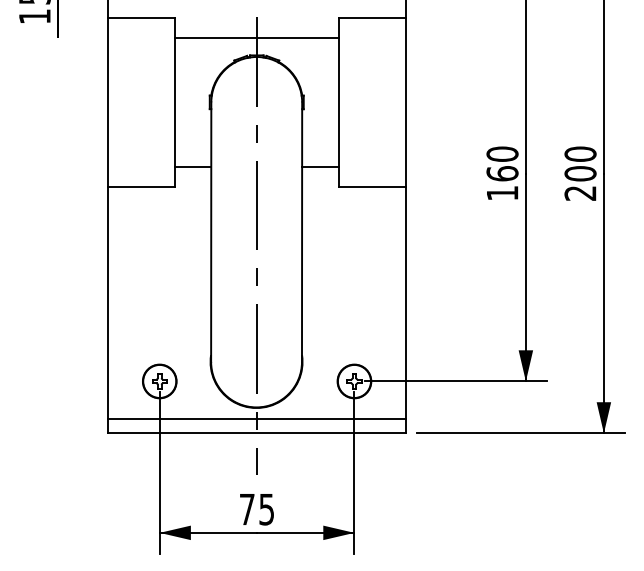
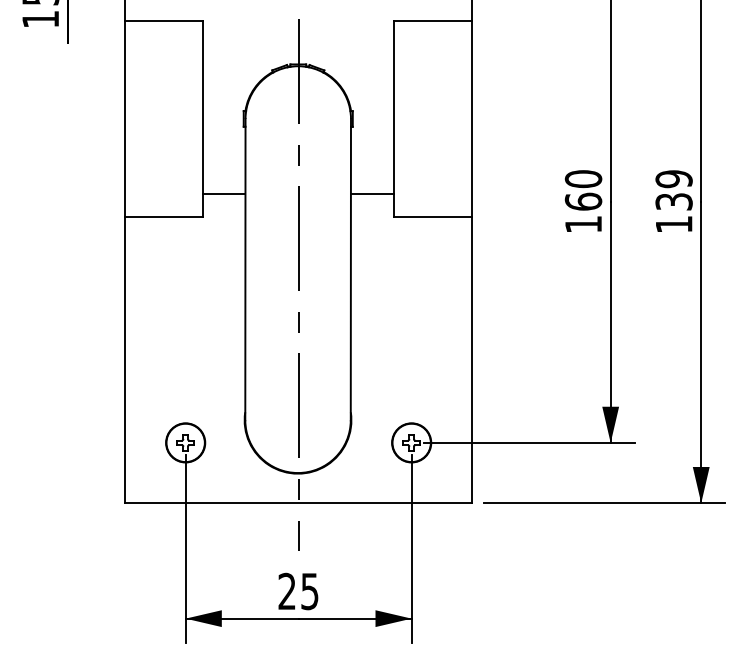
line: (256, 37) -> (297, 43), removed
text: (580, 173) -> (674, 201), 200 -> 139
line: (256, 418) -> (297, 485), removed
text: (246, 508) -> (286, 590), 75 -> 25

